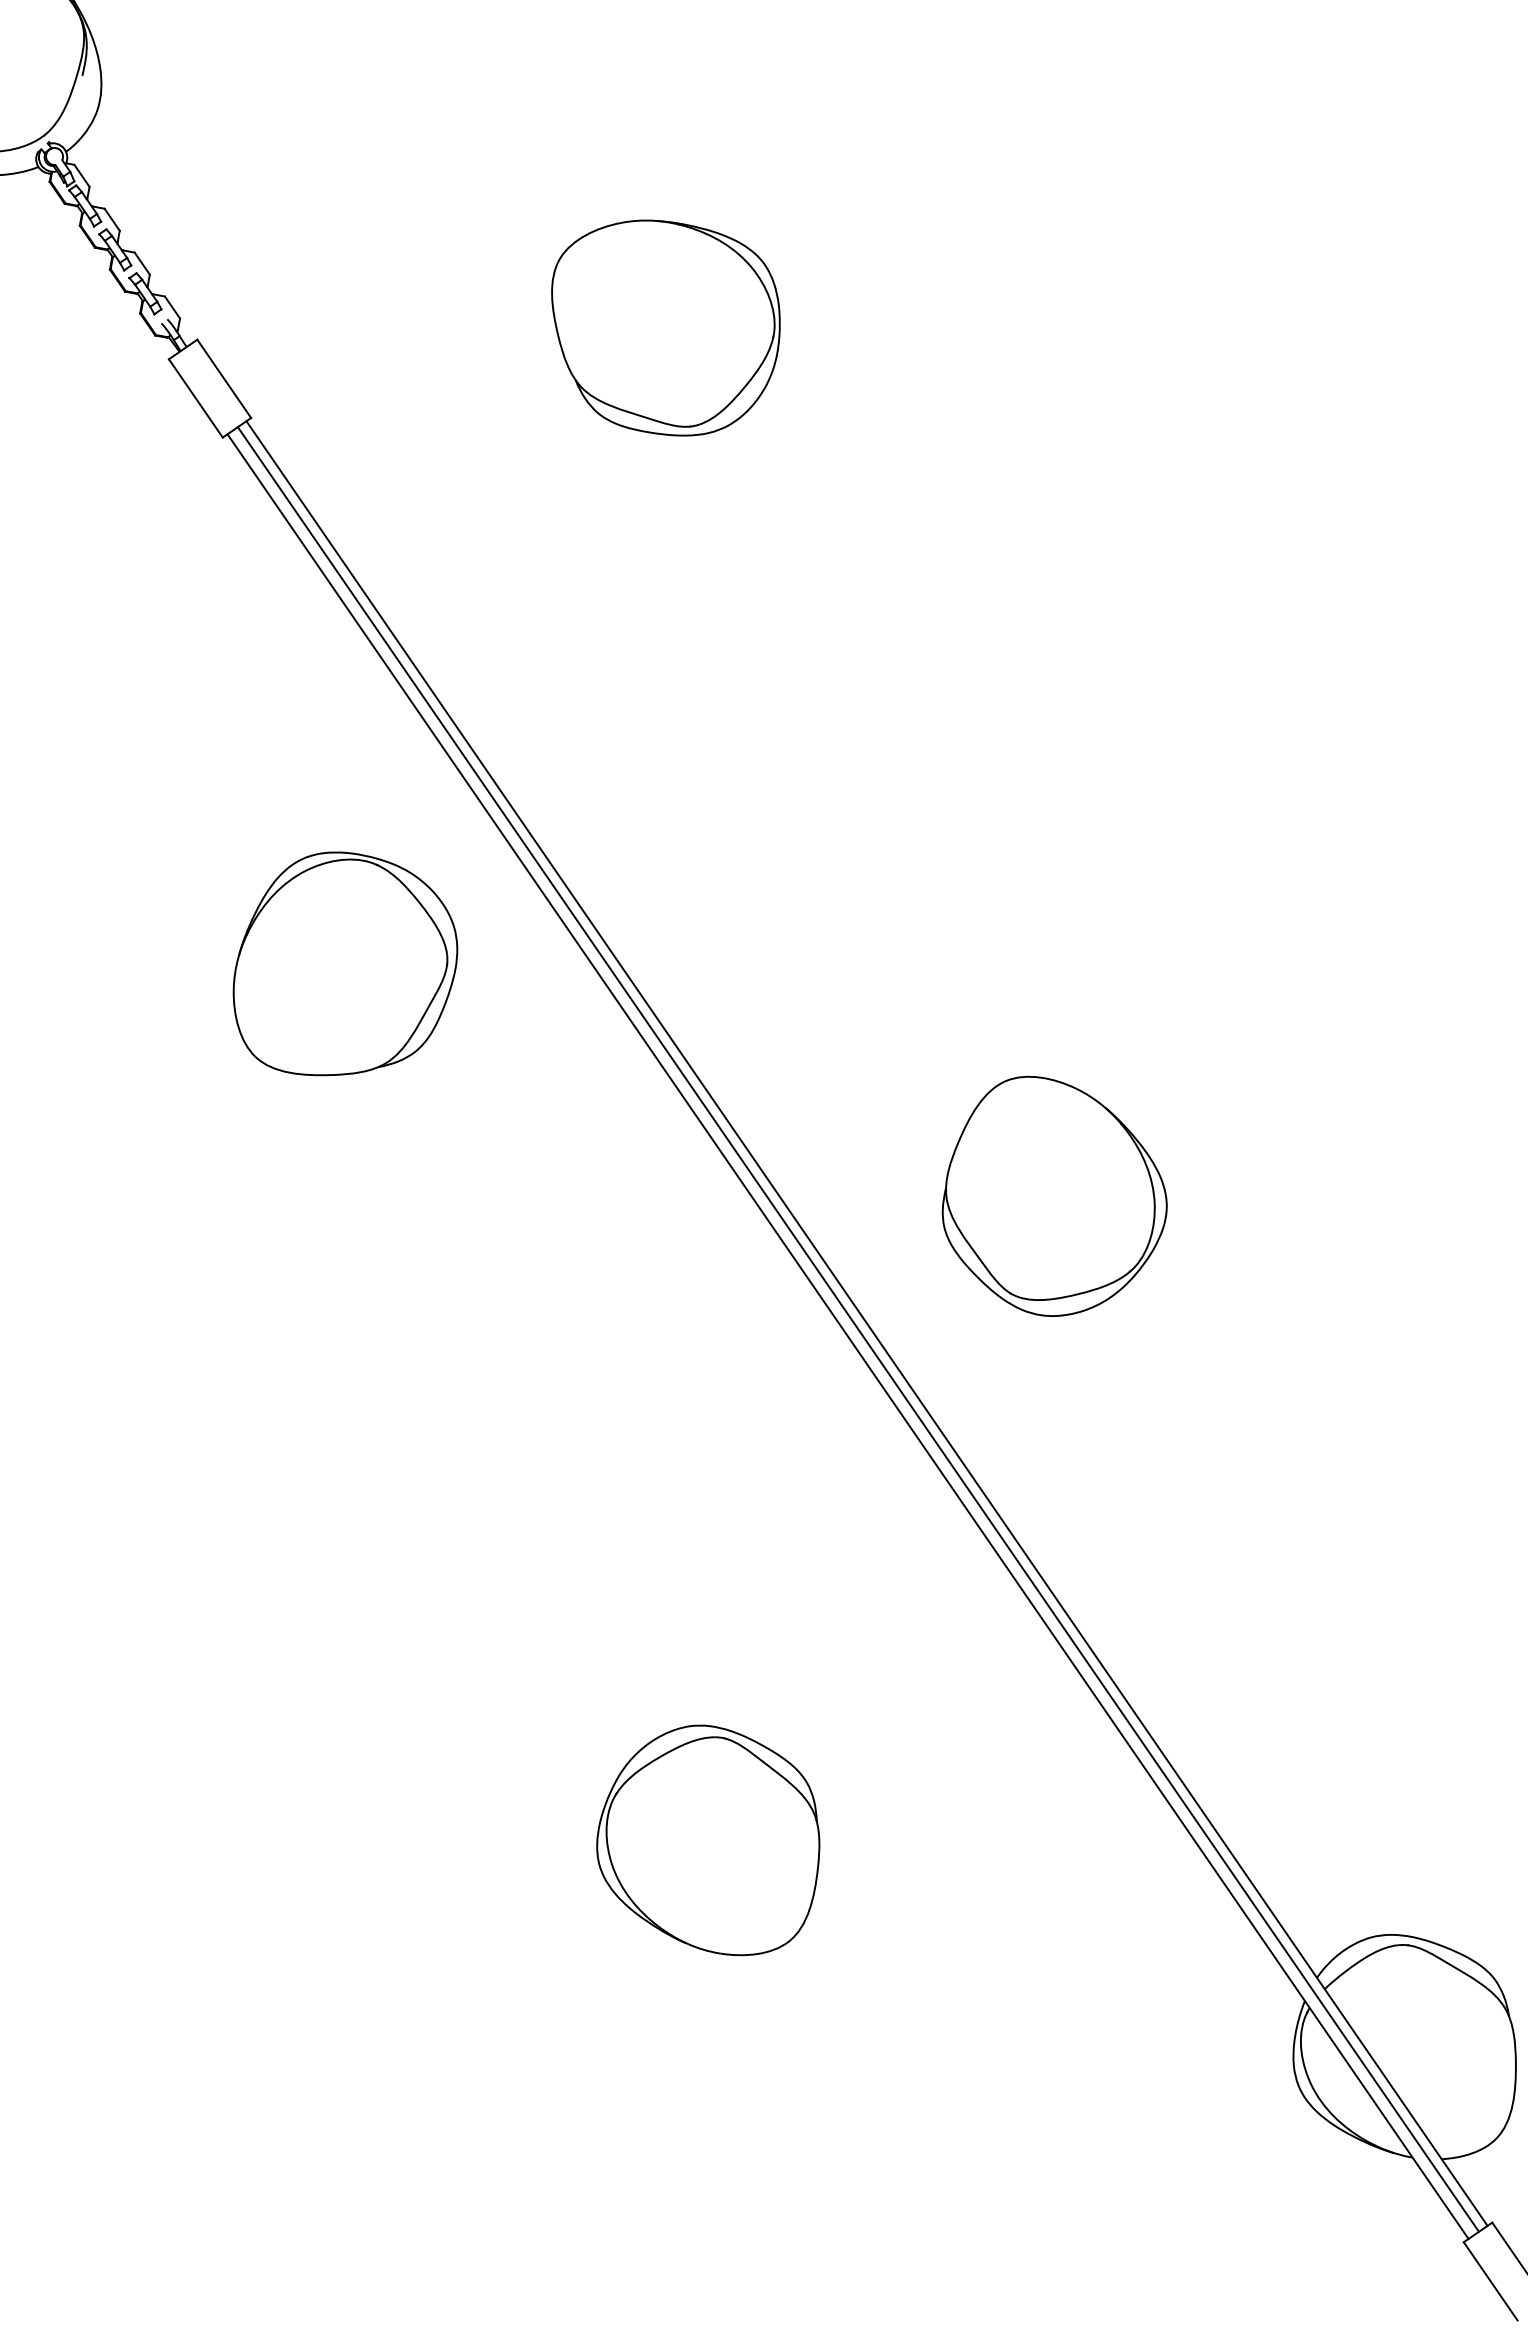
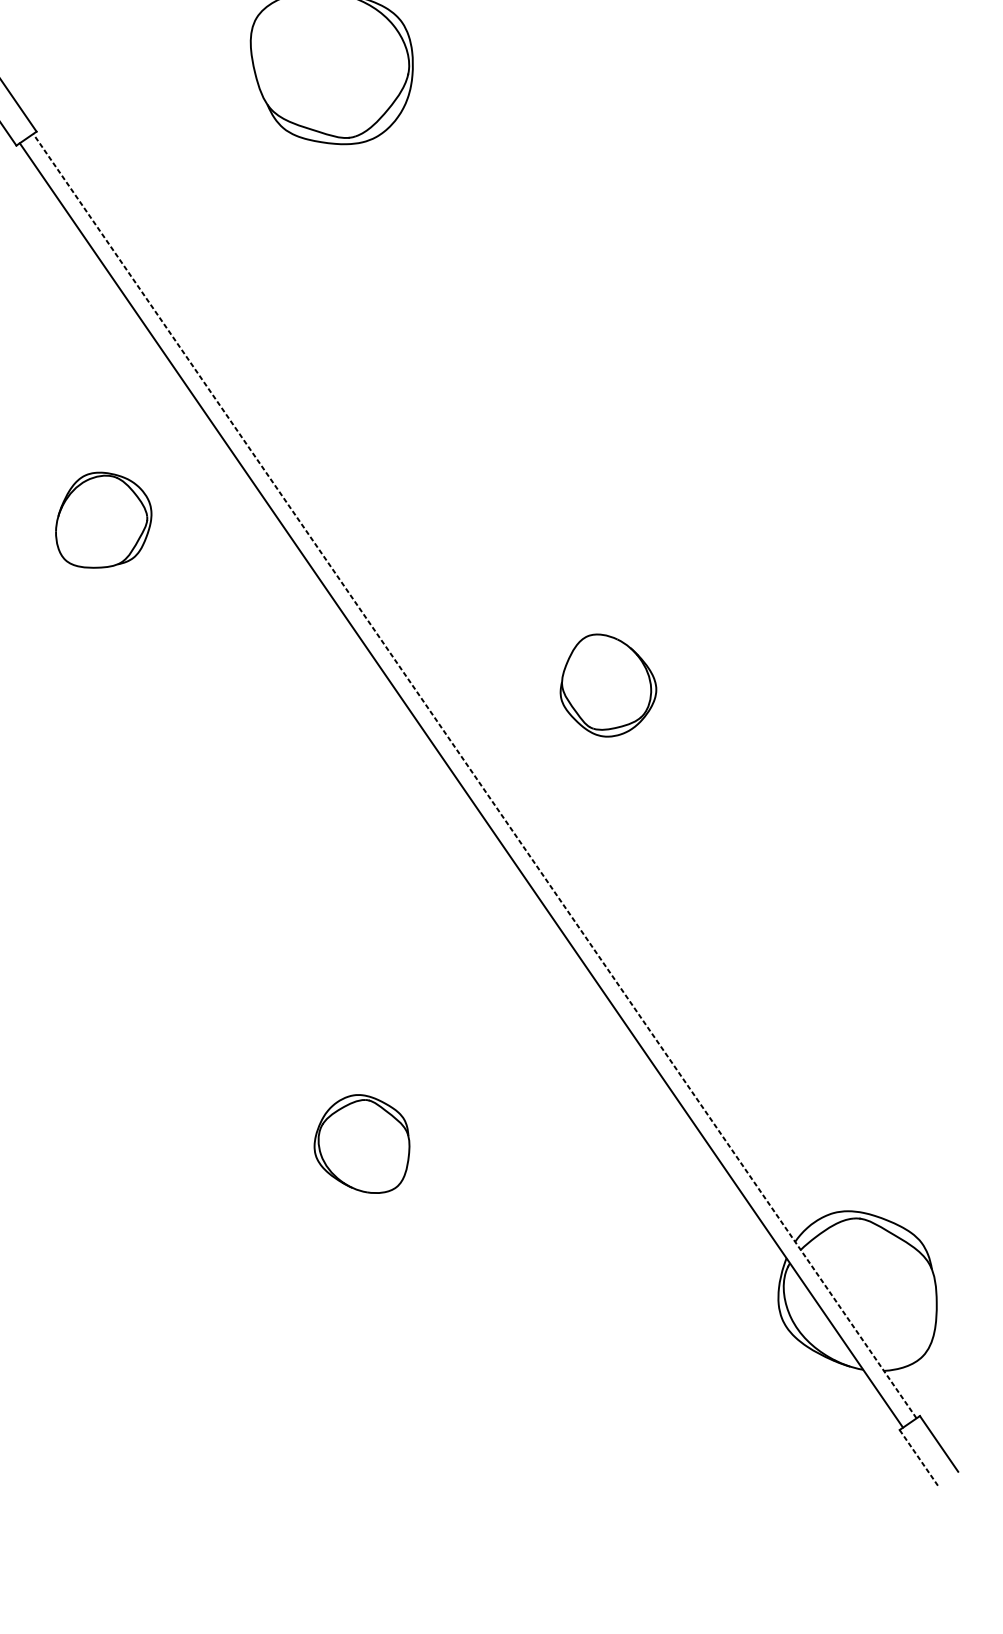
part: (345, 963) -> (103, 519), size x0.6
part: (1054, 1195) -> (608, 685), size x0.6
line: (866, 1323) -> (474, 776), solid -> dashed
line: (857, 1329) -> (468, 780), removed
part: (708, 1840) -> (362, 1144), size x0.6
line: (1490, 2280) -> (918, 1457), solid -> dashed

